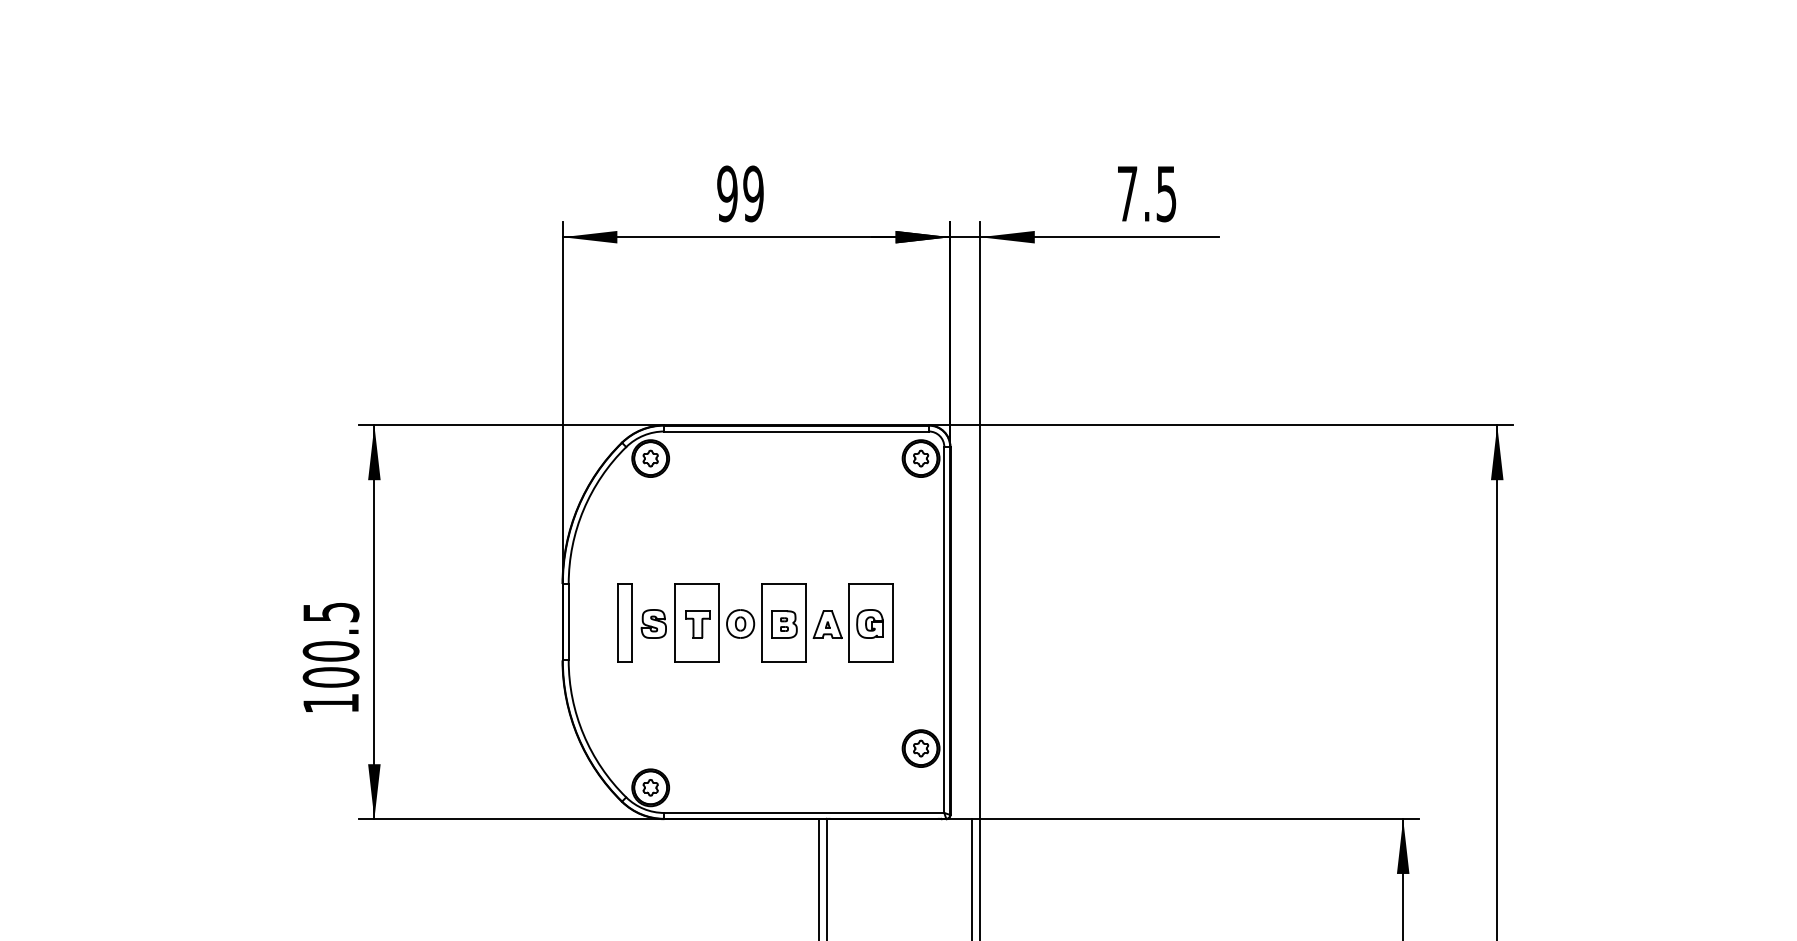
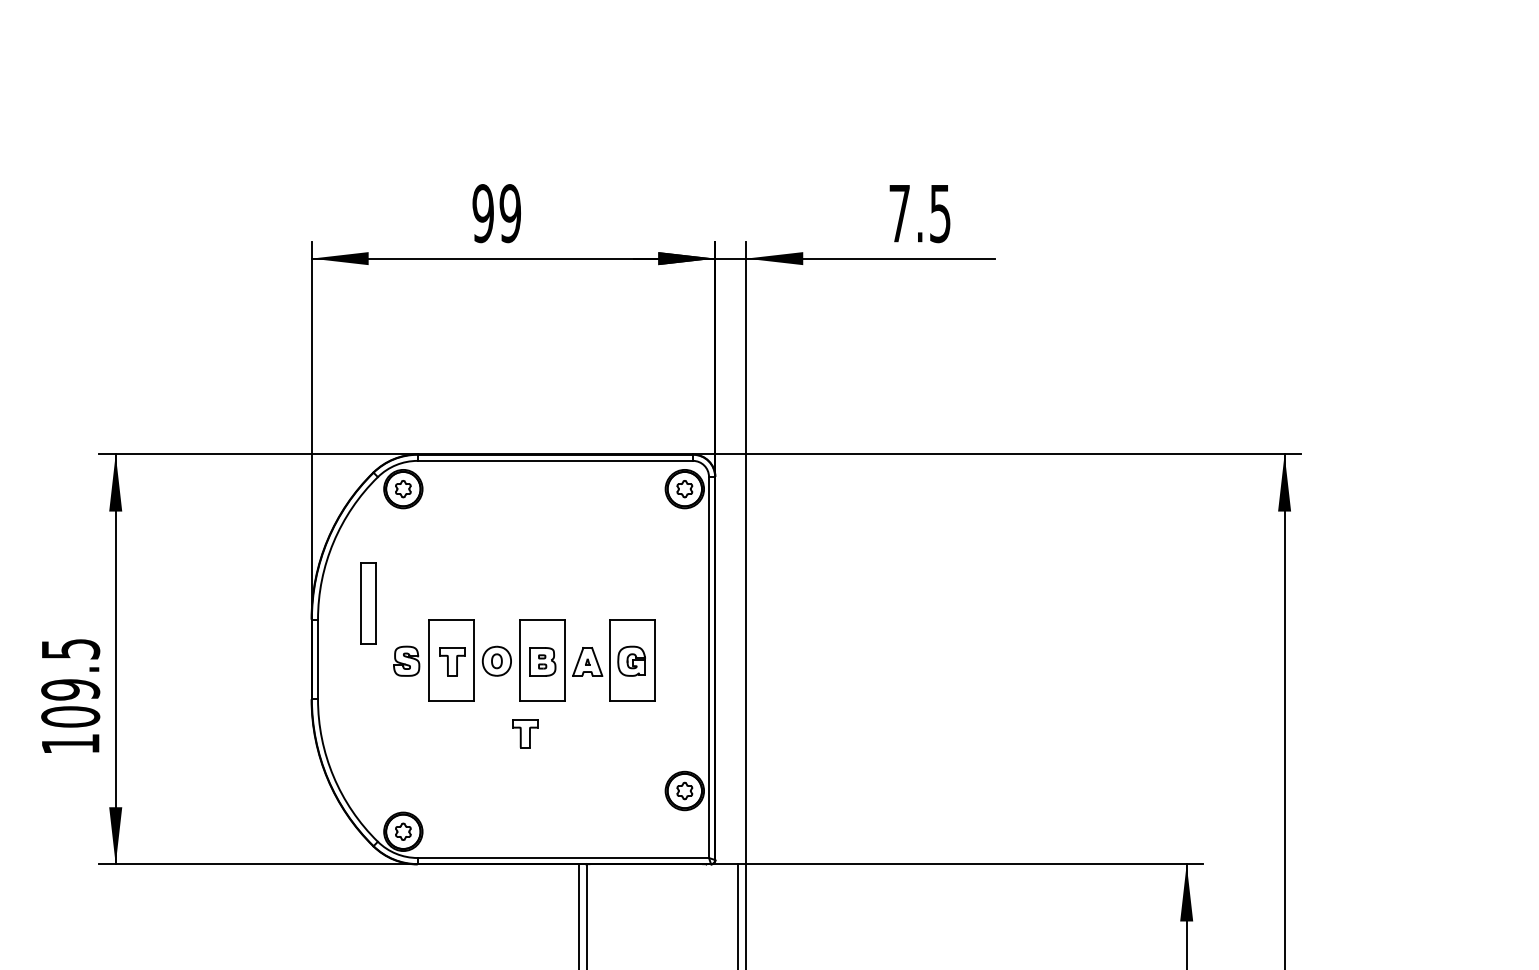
part: (624, 622) -> (367, 603), moved
text: (331, 651) -> (71, 689), 100.5 -> 109.5
part: (767, 693) -> (524, 733), added

